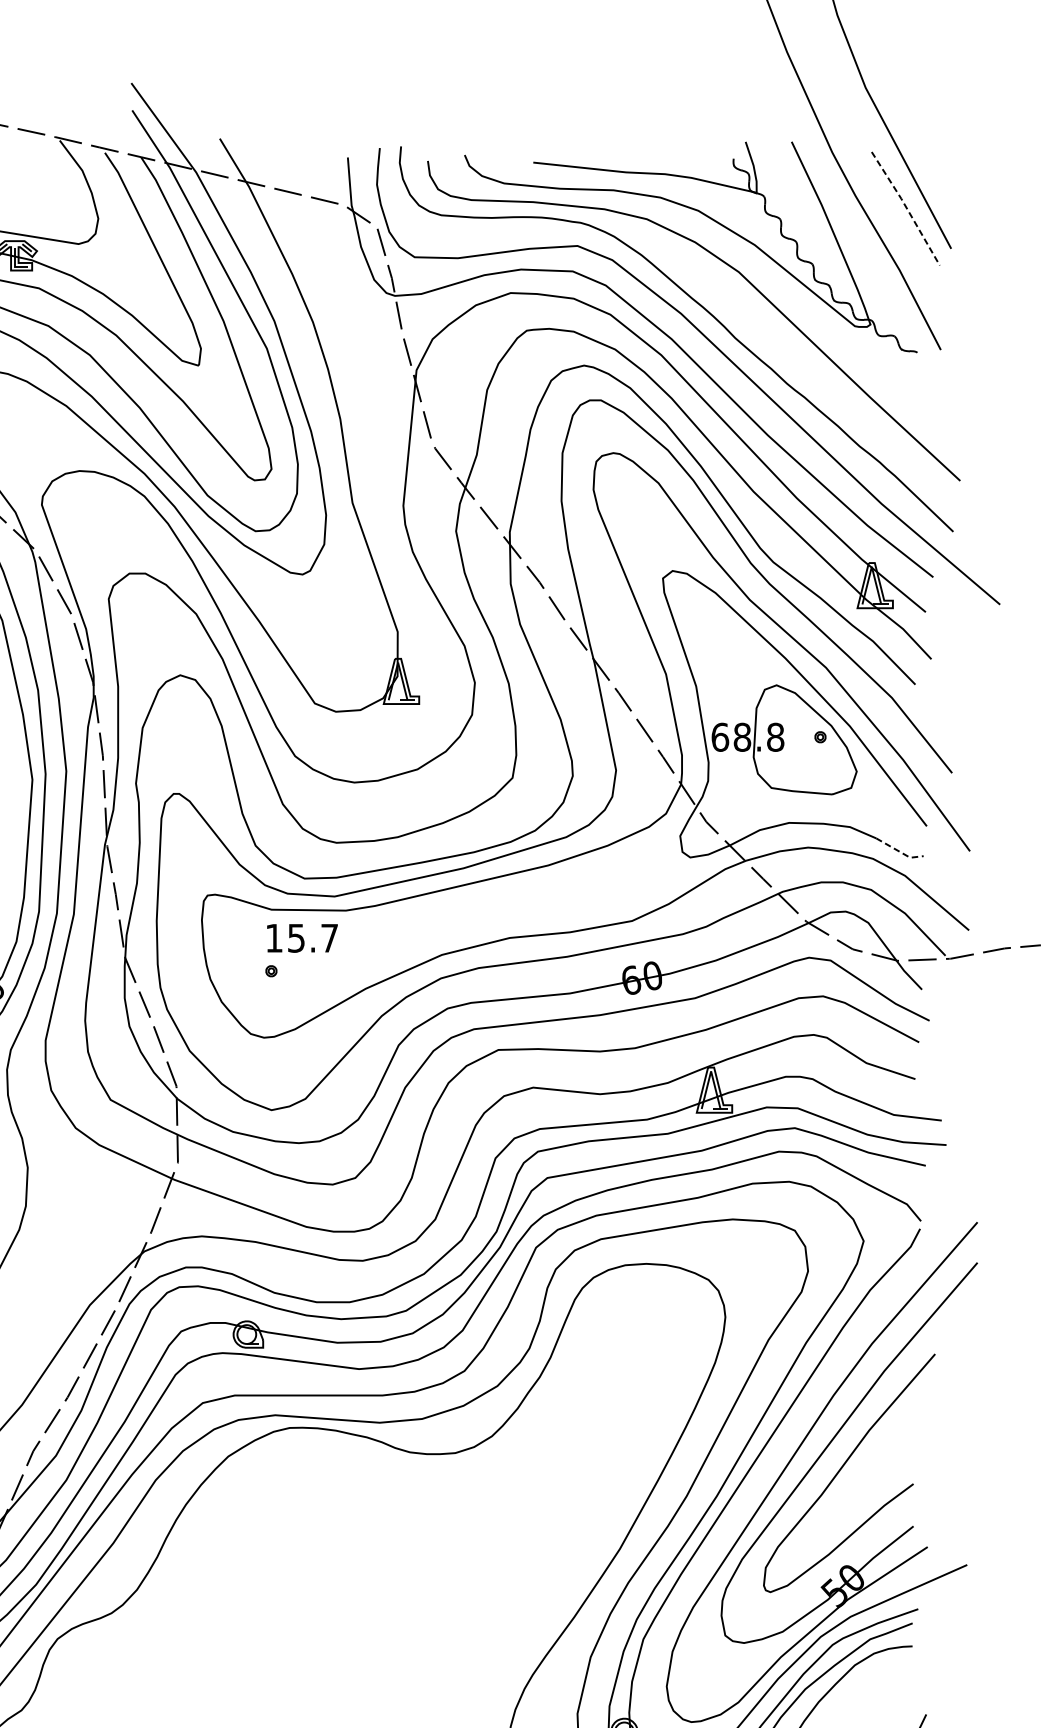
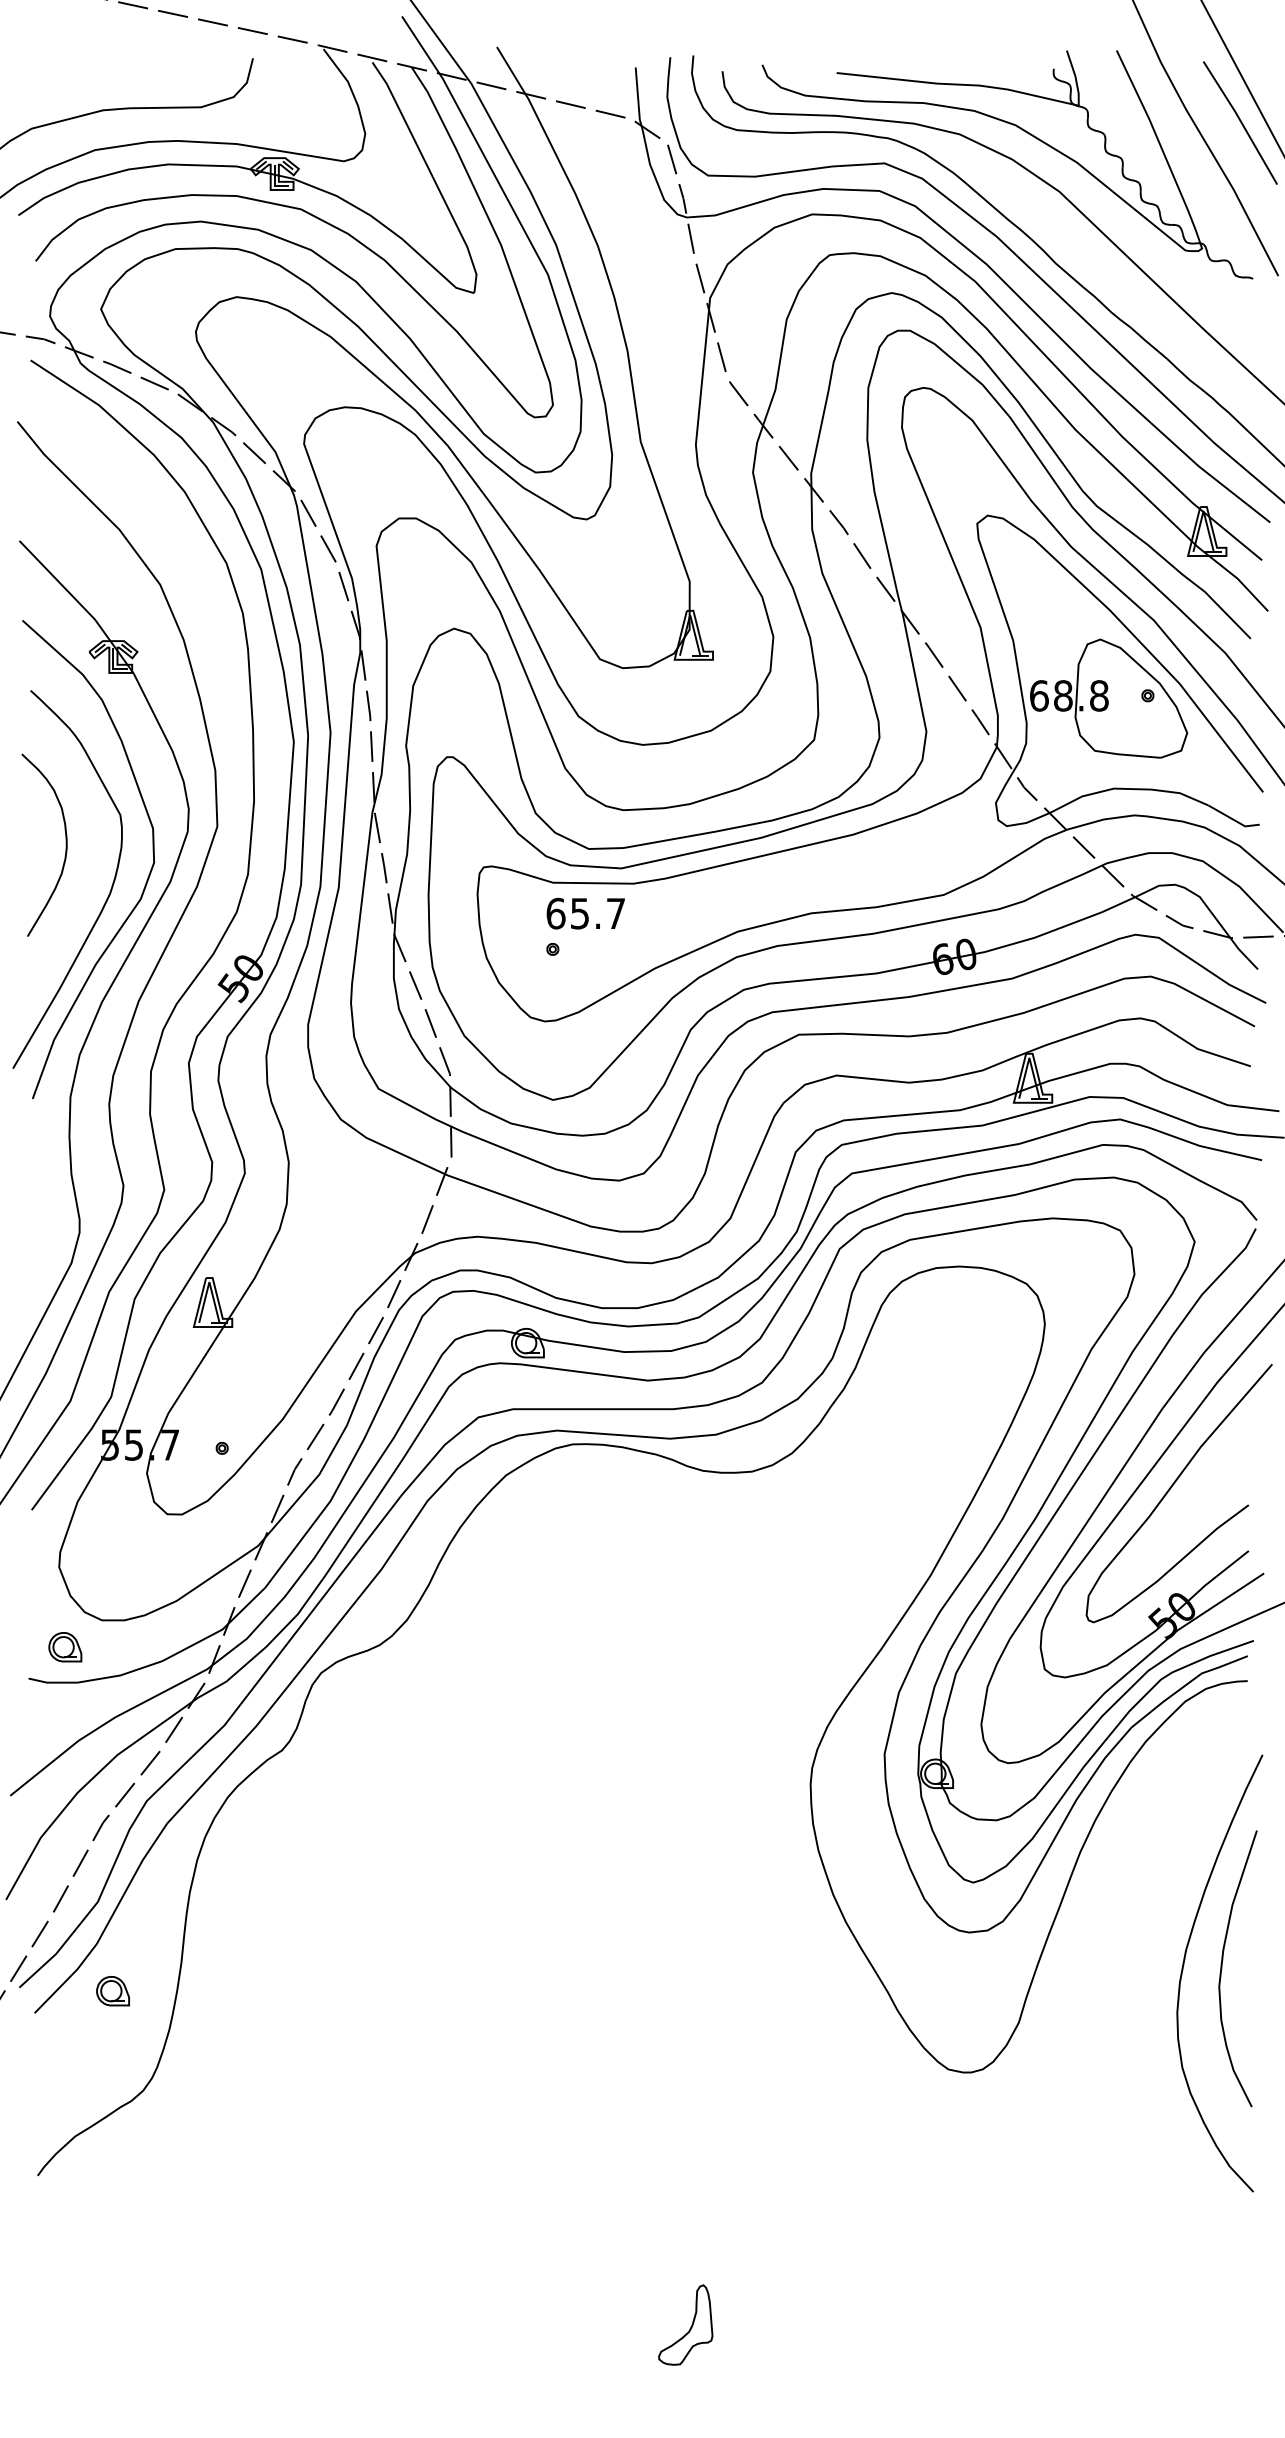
line: (906, 208) -> (1241, 122), dashed -> solid
line: (900, 852) -> (1234, 820), dashed -> solid
text: (273, 938) -> (555, 913), 15.7 -> 65.7

